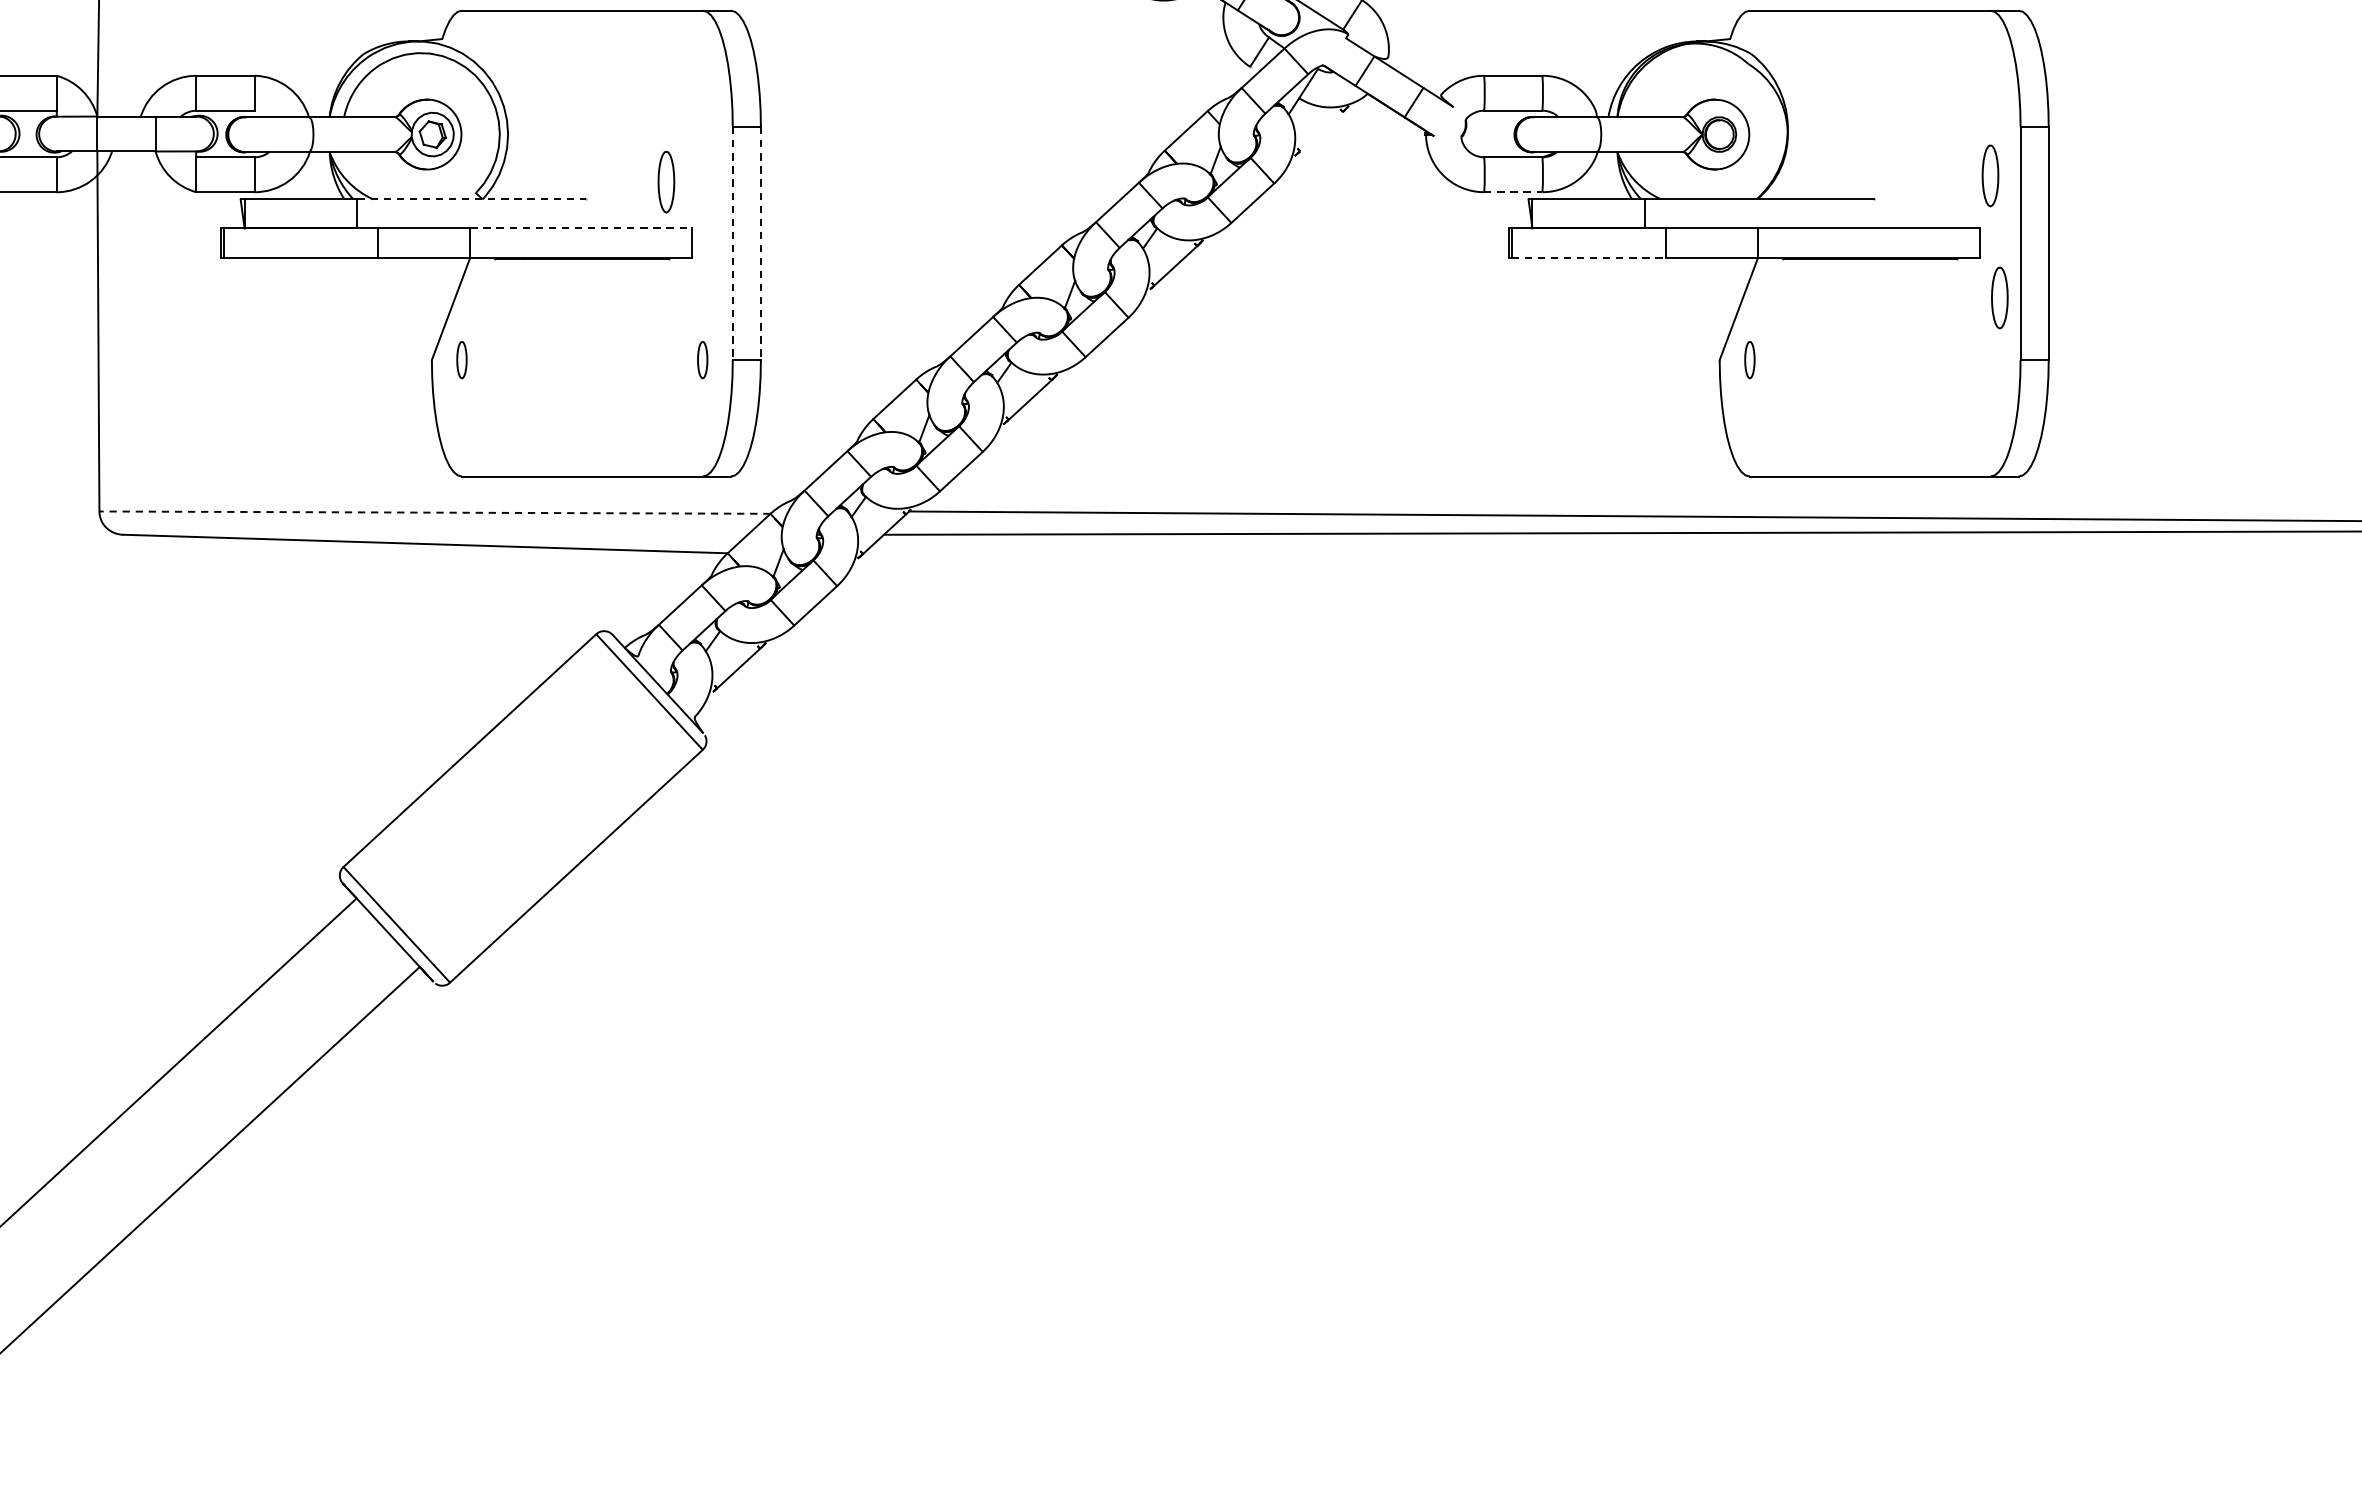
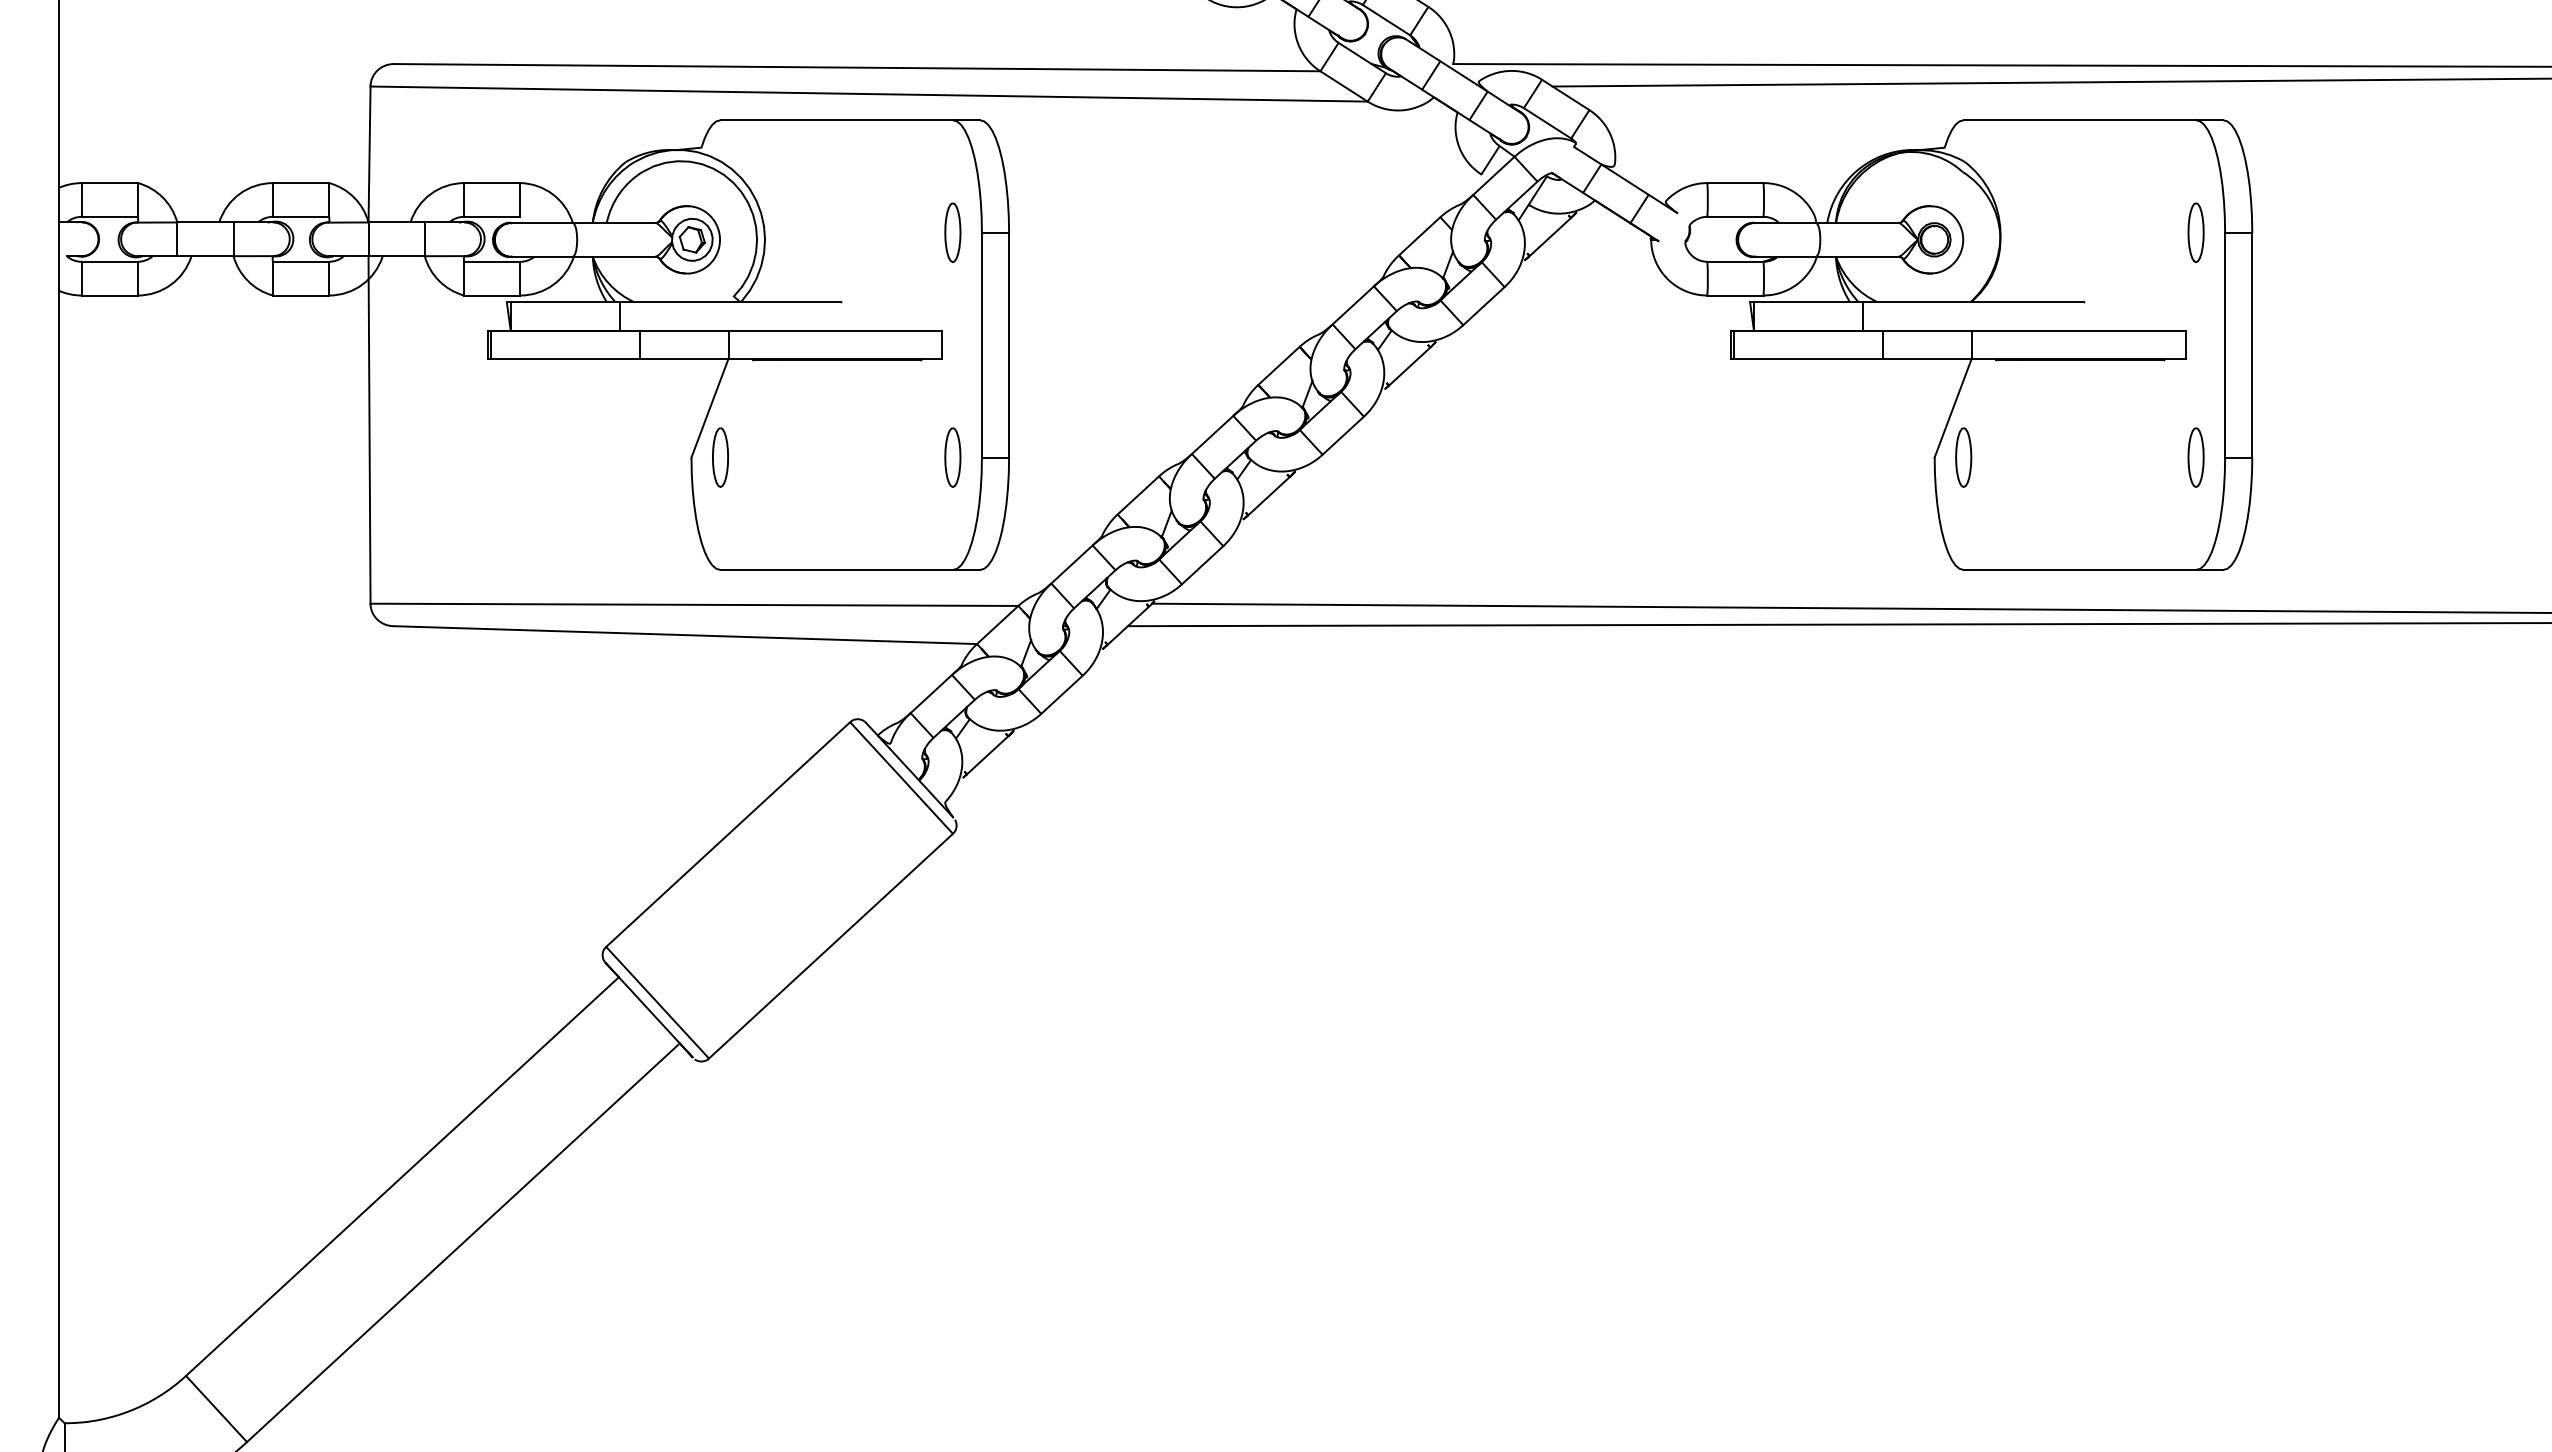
line: (1321, 132) -> (1550, 237), added
part: (1989, 175) -> (2195, 232), moved
part: (666, 181) -> (952, 232), moved
line: (1513, 192) -> (1735, 295), dashed -> solid
line: (472, 199) -> (730, 302), dashed -> solid
line: (581, 228) -> (835, 330), dashed -> solid
line: (732, 244) -> (981, 345), dashed -> solid
line: (761, 244) -> (1009, 345), dashed -> solid
line: (1589, 257) -> (1808, 358), dashed -> solid
part: (1999, 297) -> (2195, 457), moved
part: (461, 360) -> (720, 457), size x1.67
part: (702, 360) -> (952, 457), size x1.67
part: (1749, 360) -> (1963, 457), size x1.67
line: (435, 512) -> (694, 604), dashed -> solid

